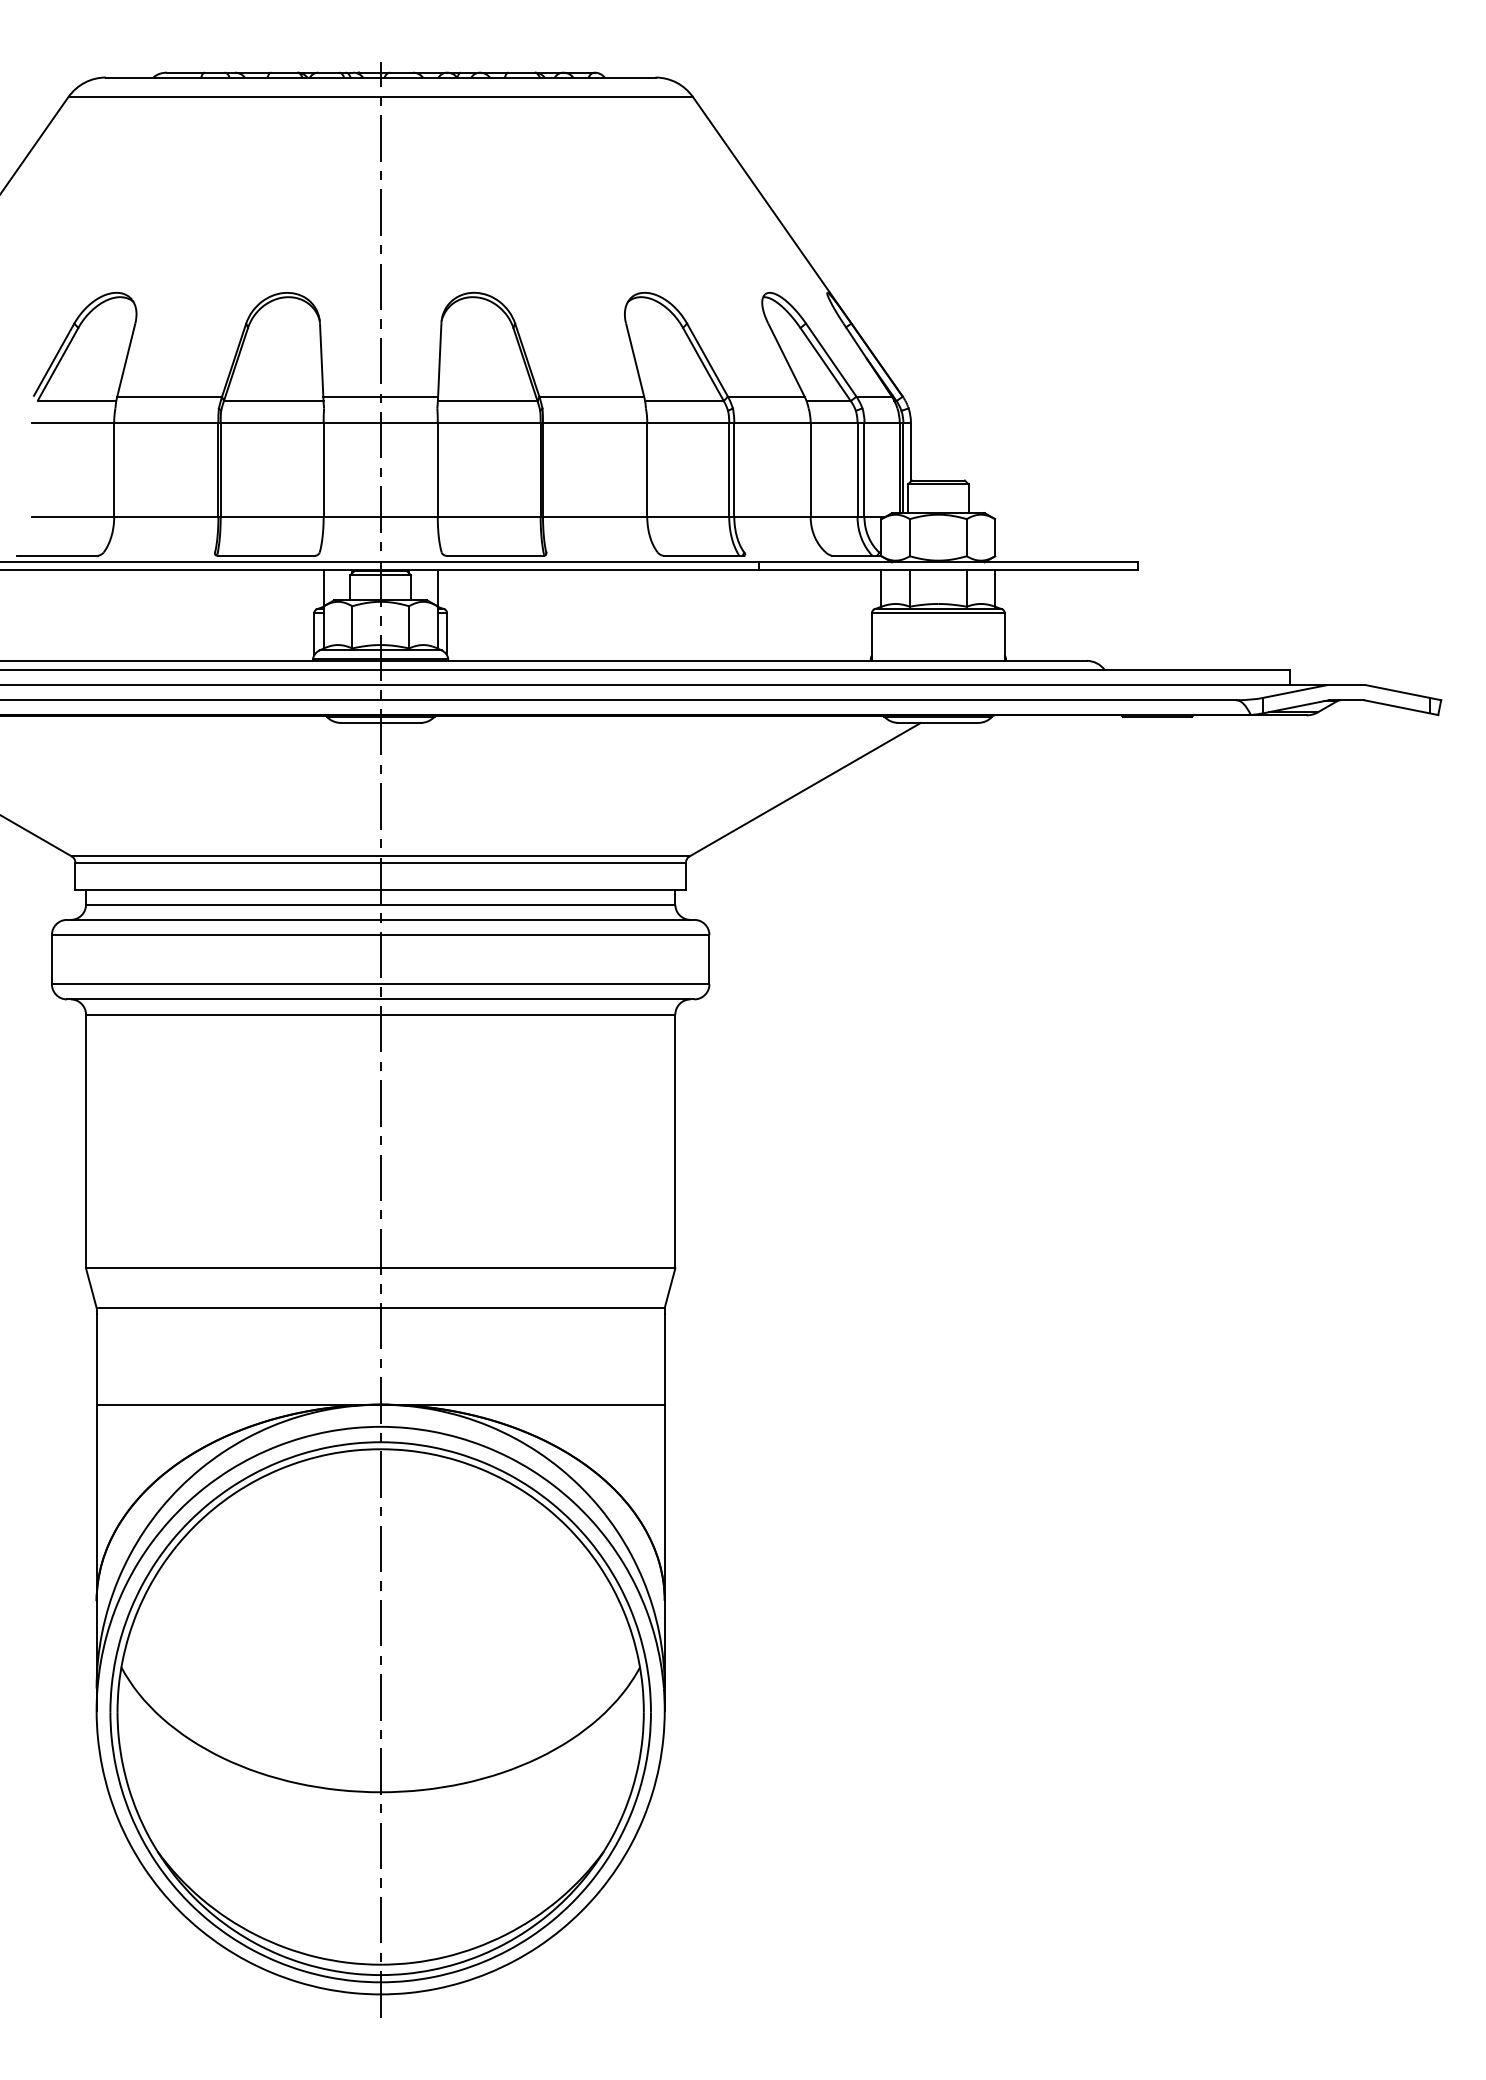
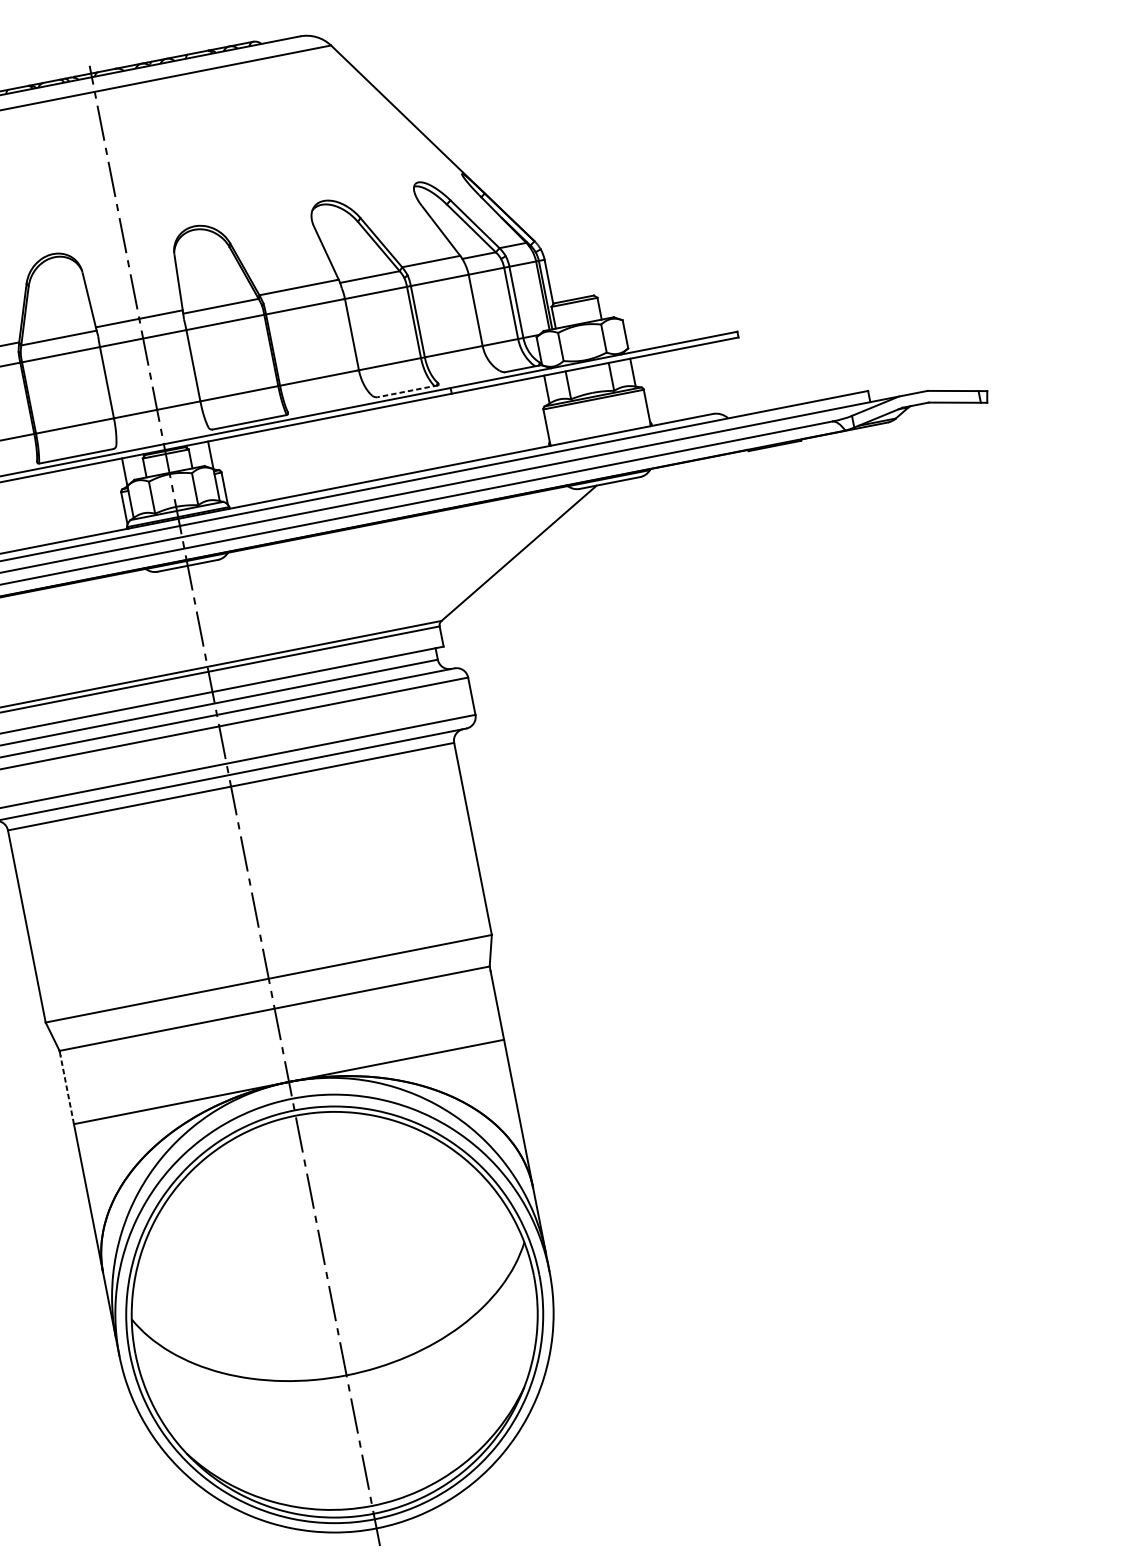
line: (703, 555) -> (407, 391), solid -> dashed
line: (96, 1358) -> (67, 1089), solid -> dashed

